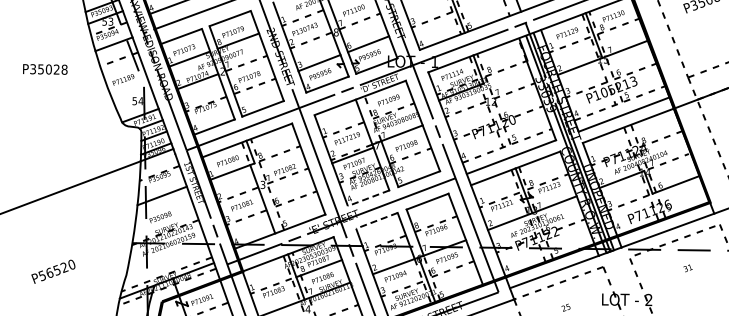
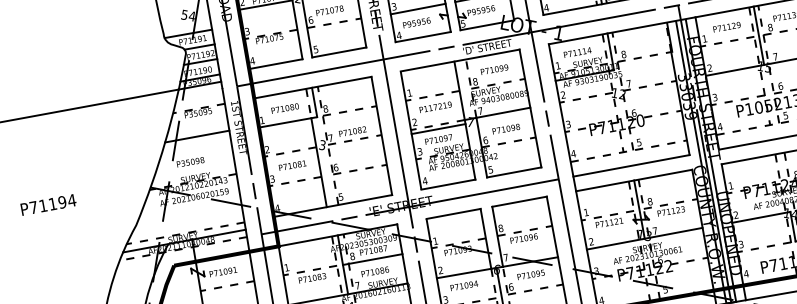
line: (368, 198) -> (448, 184), dashed -> solid
line: (376, 220) -> (453, 213), dashed -> solid
text: (56, 270) -> (52, 204), P56520 -> P71194

